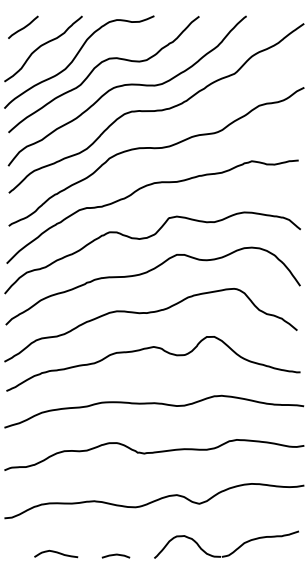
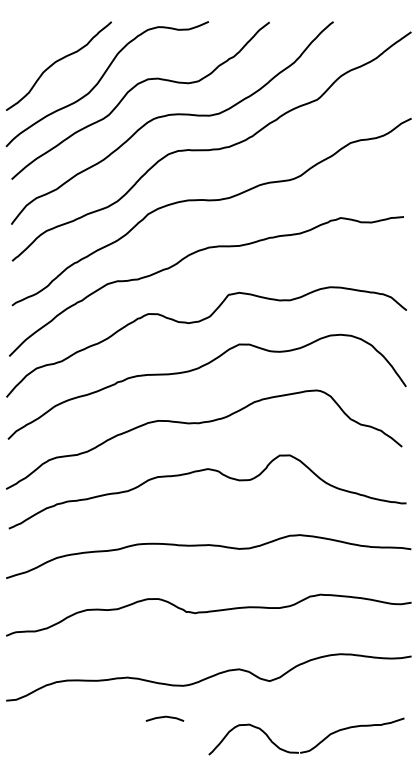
curve: (23, 26) -> (32, 36), removed
curve: (55, 552) -> (75, 747), removed
curve: (115, 555) -> (164, 717), moved

